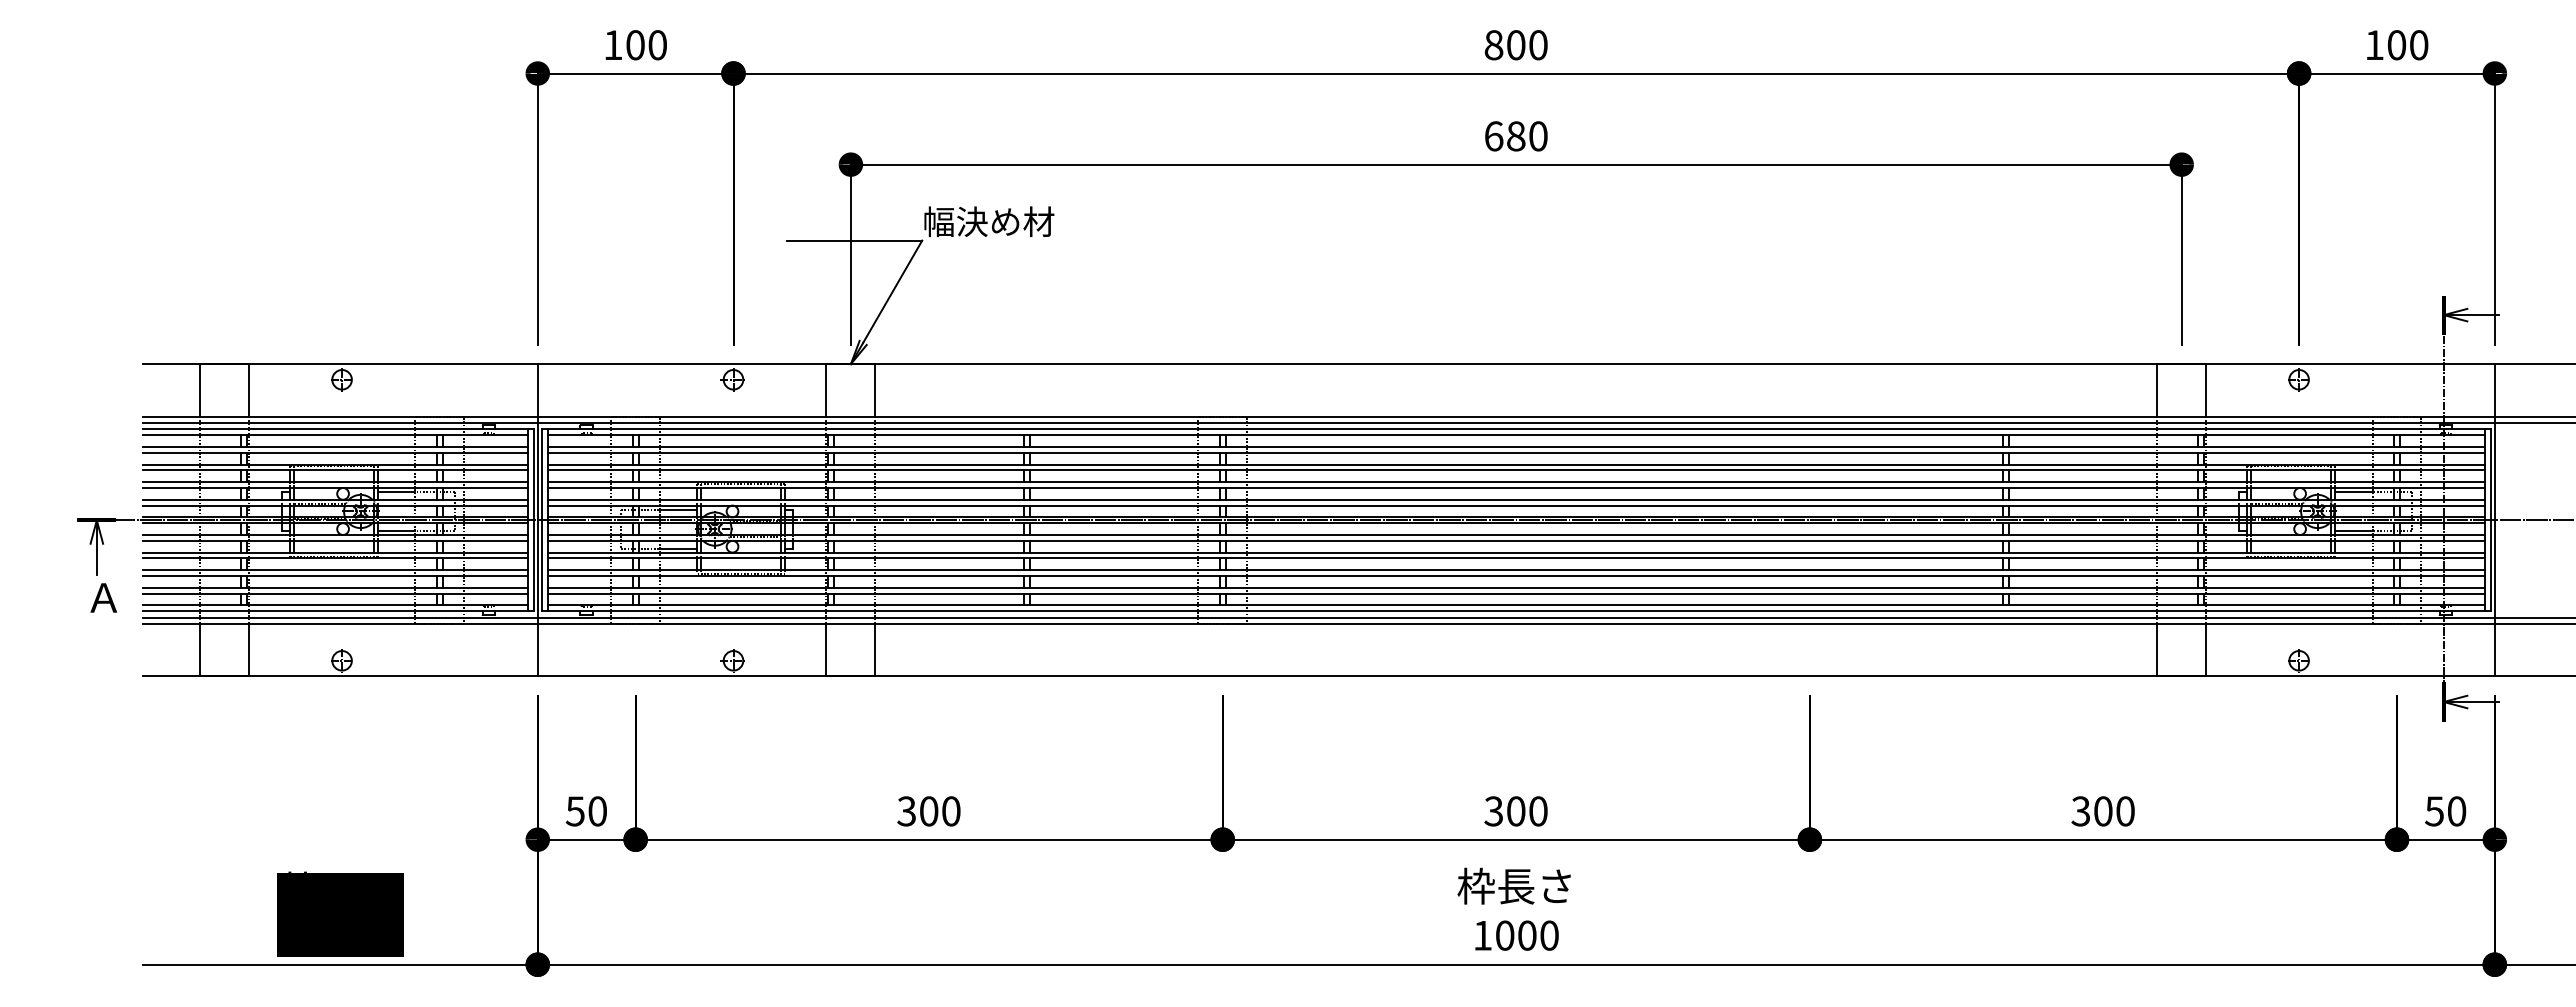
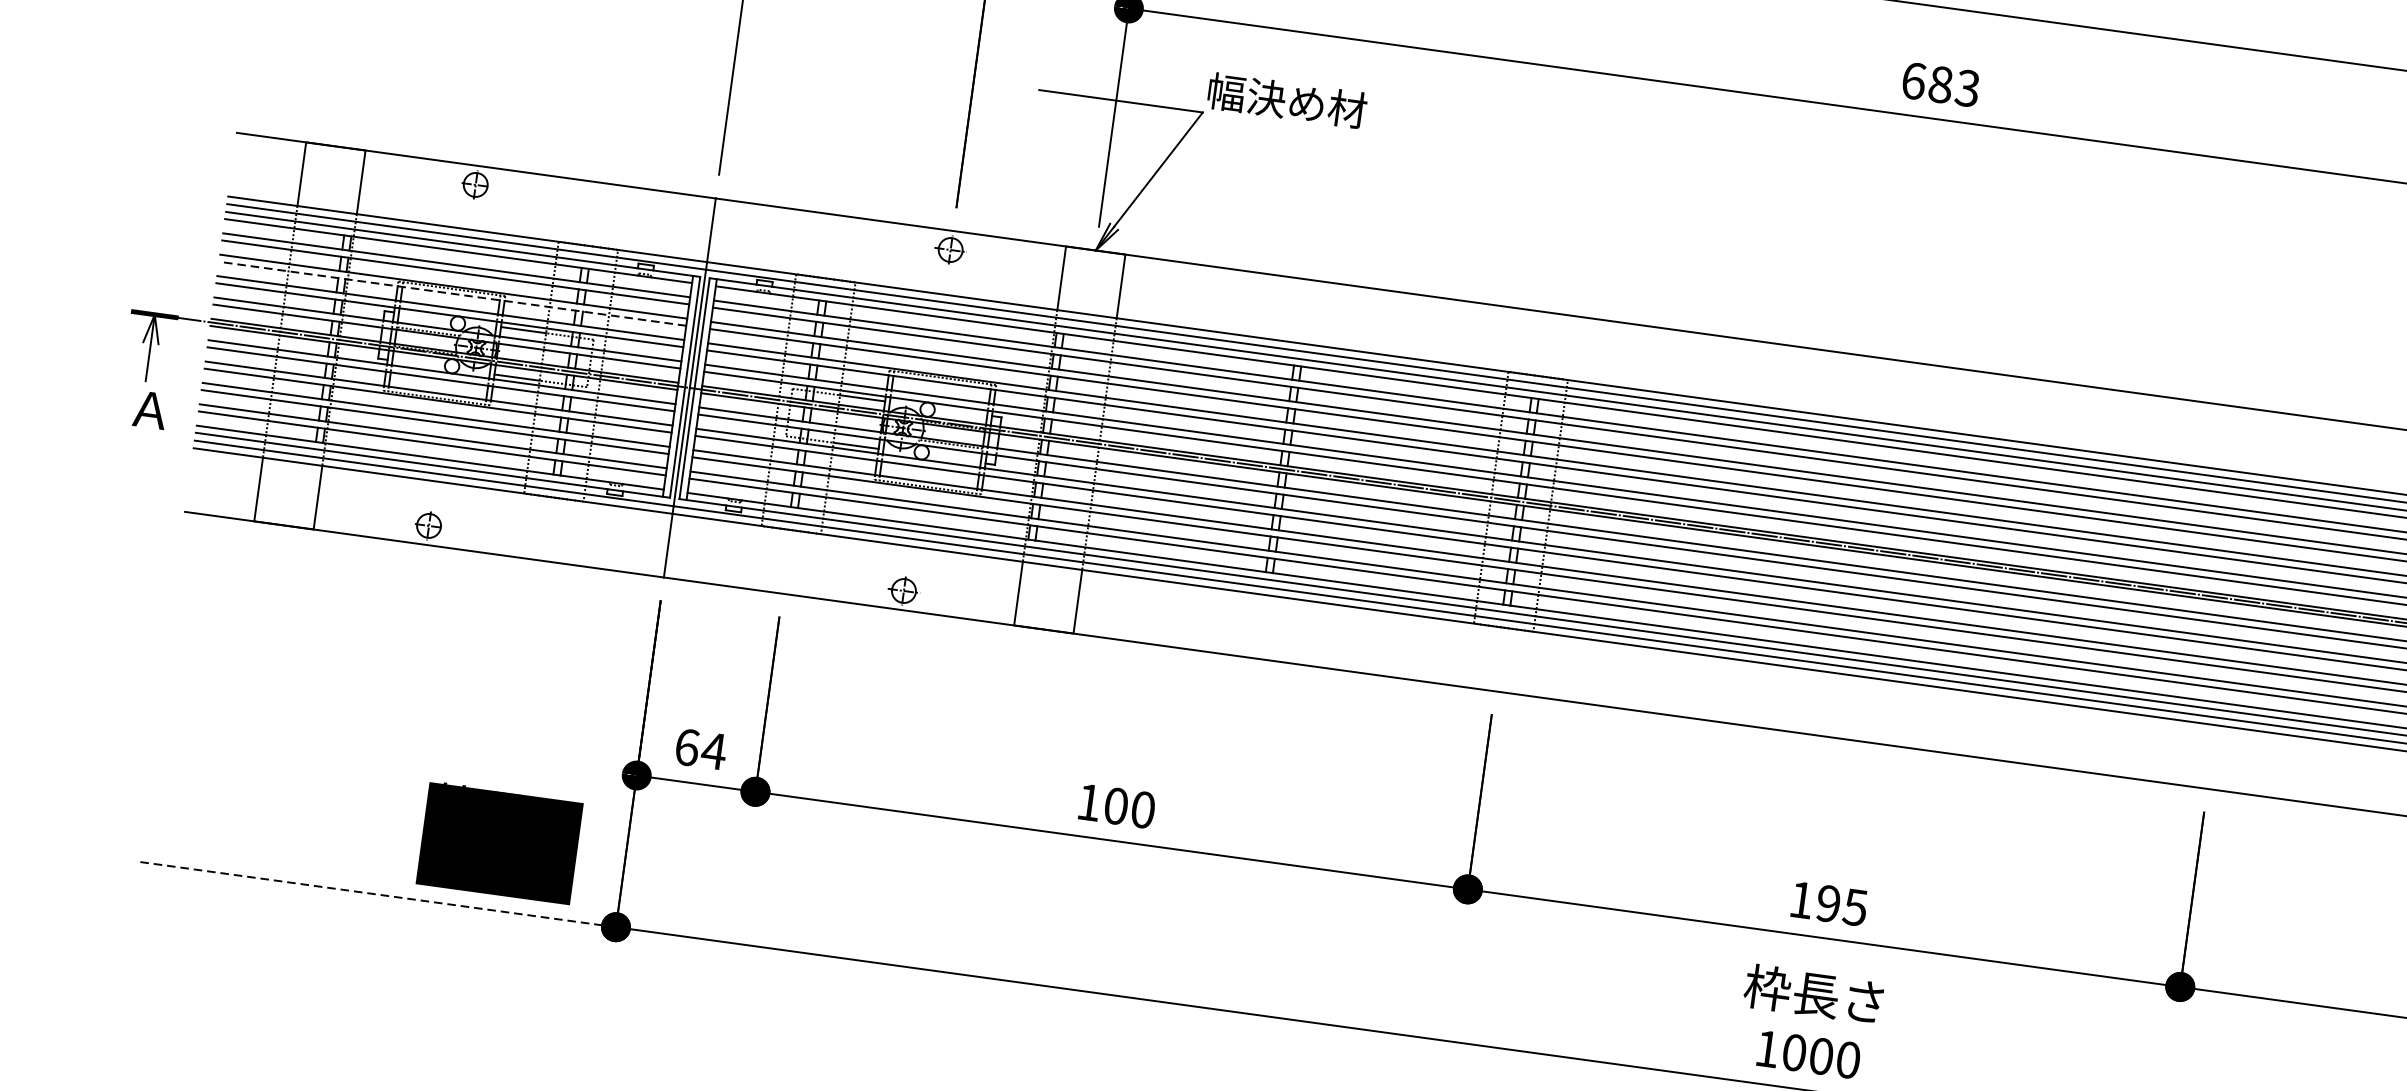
text: (1537, 136) -> (1966, 88), 680 -> 683
line: (335, 470) -> (452, 293), solid -> dashed
text: (586, 811) -> (700, 749), 50 -> 64
text: (906, 811) -> (1088, 802), 300 -> 100
text: (1515, 811) -> (1827, 903), 300 -> 195
text: (340, 913) -> (499, 841), moved
line: (339, 964) -> (375, 894), solid -> dashed

